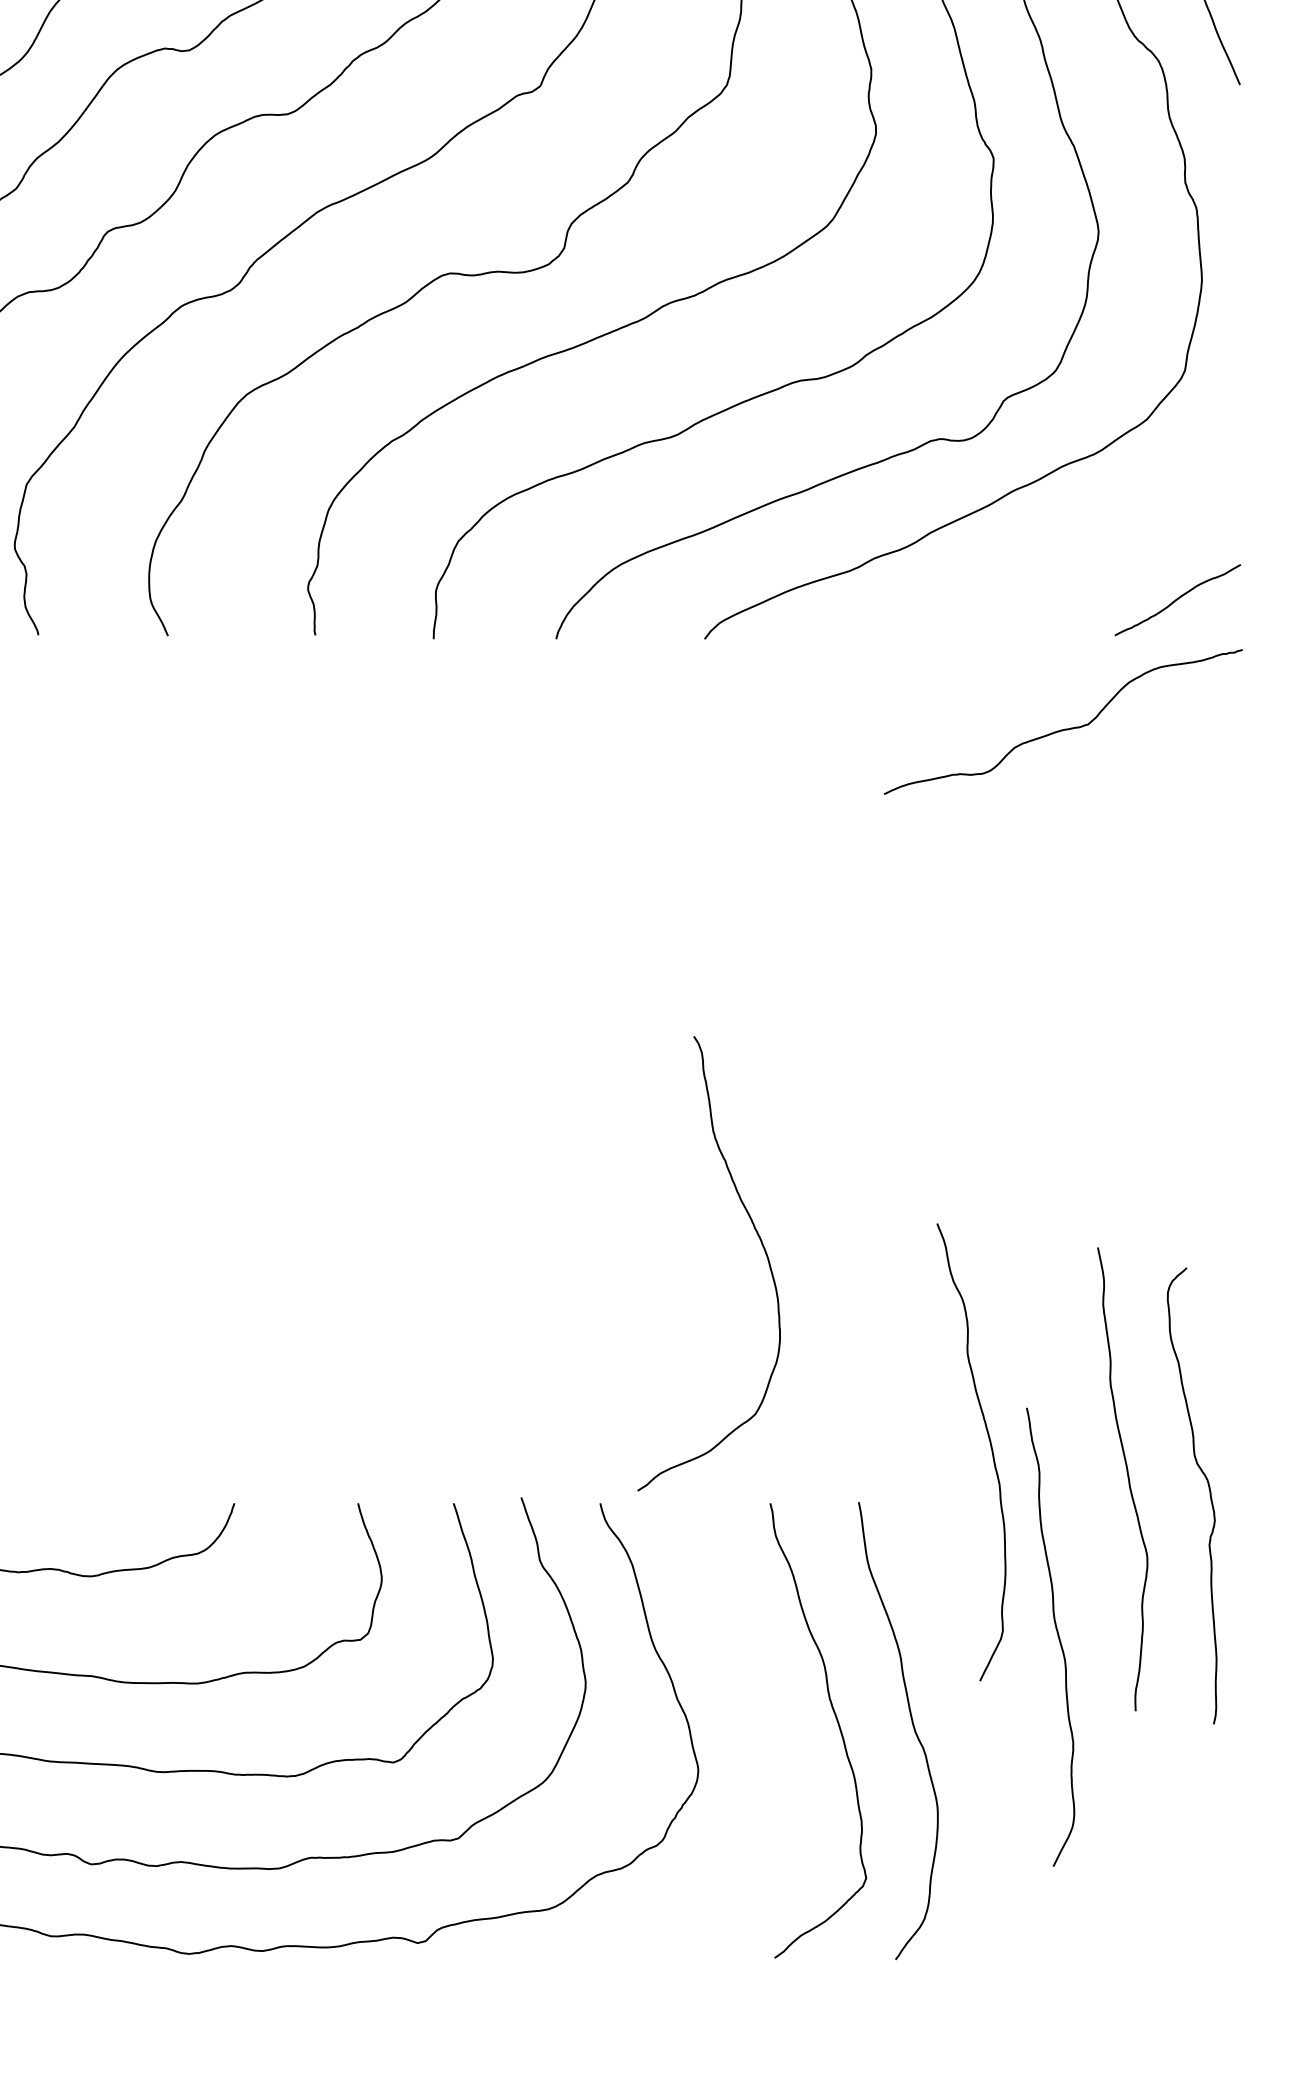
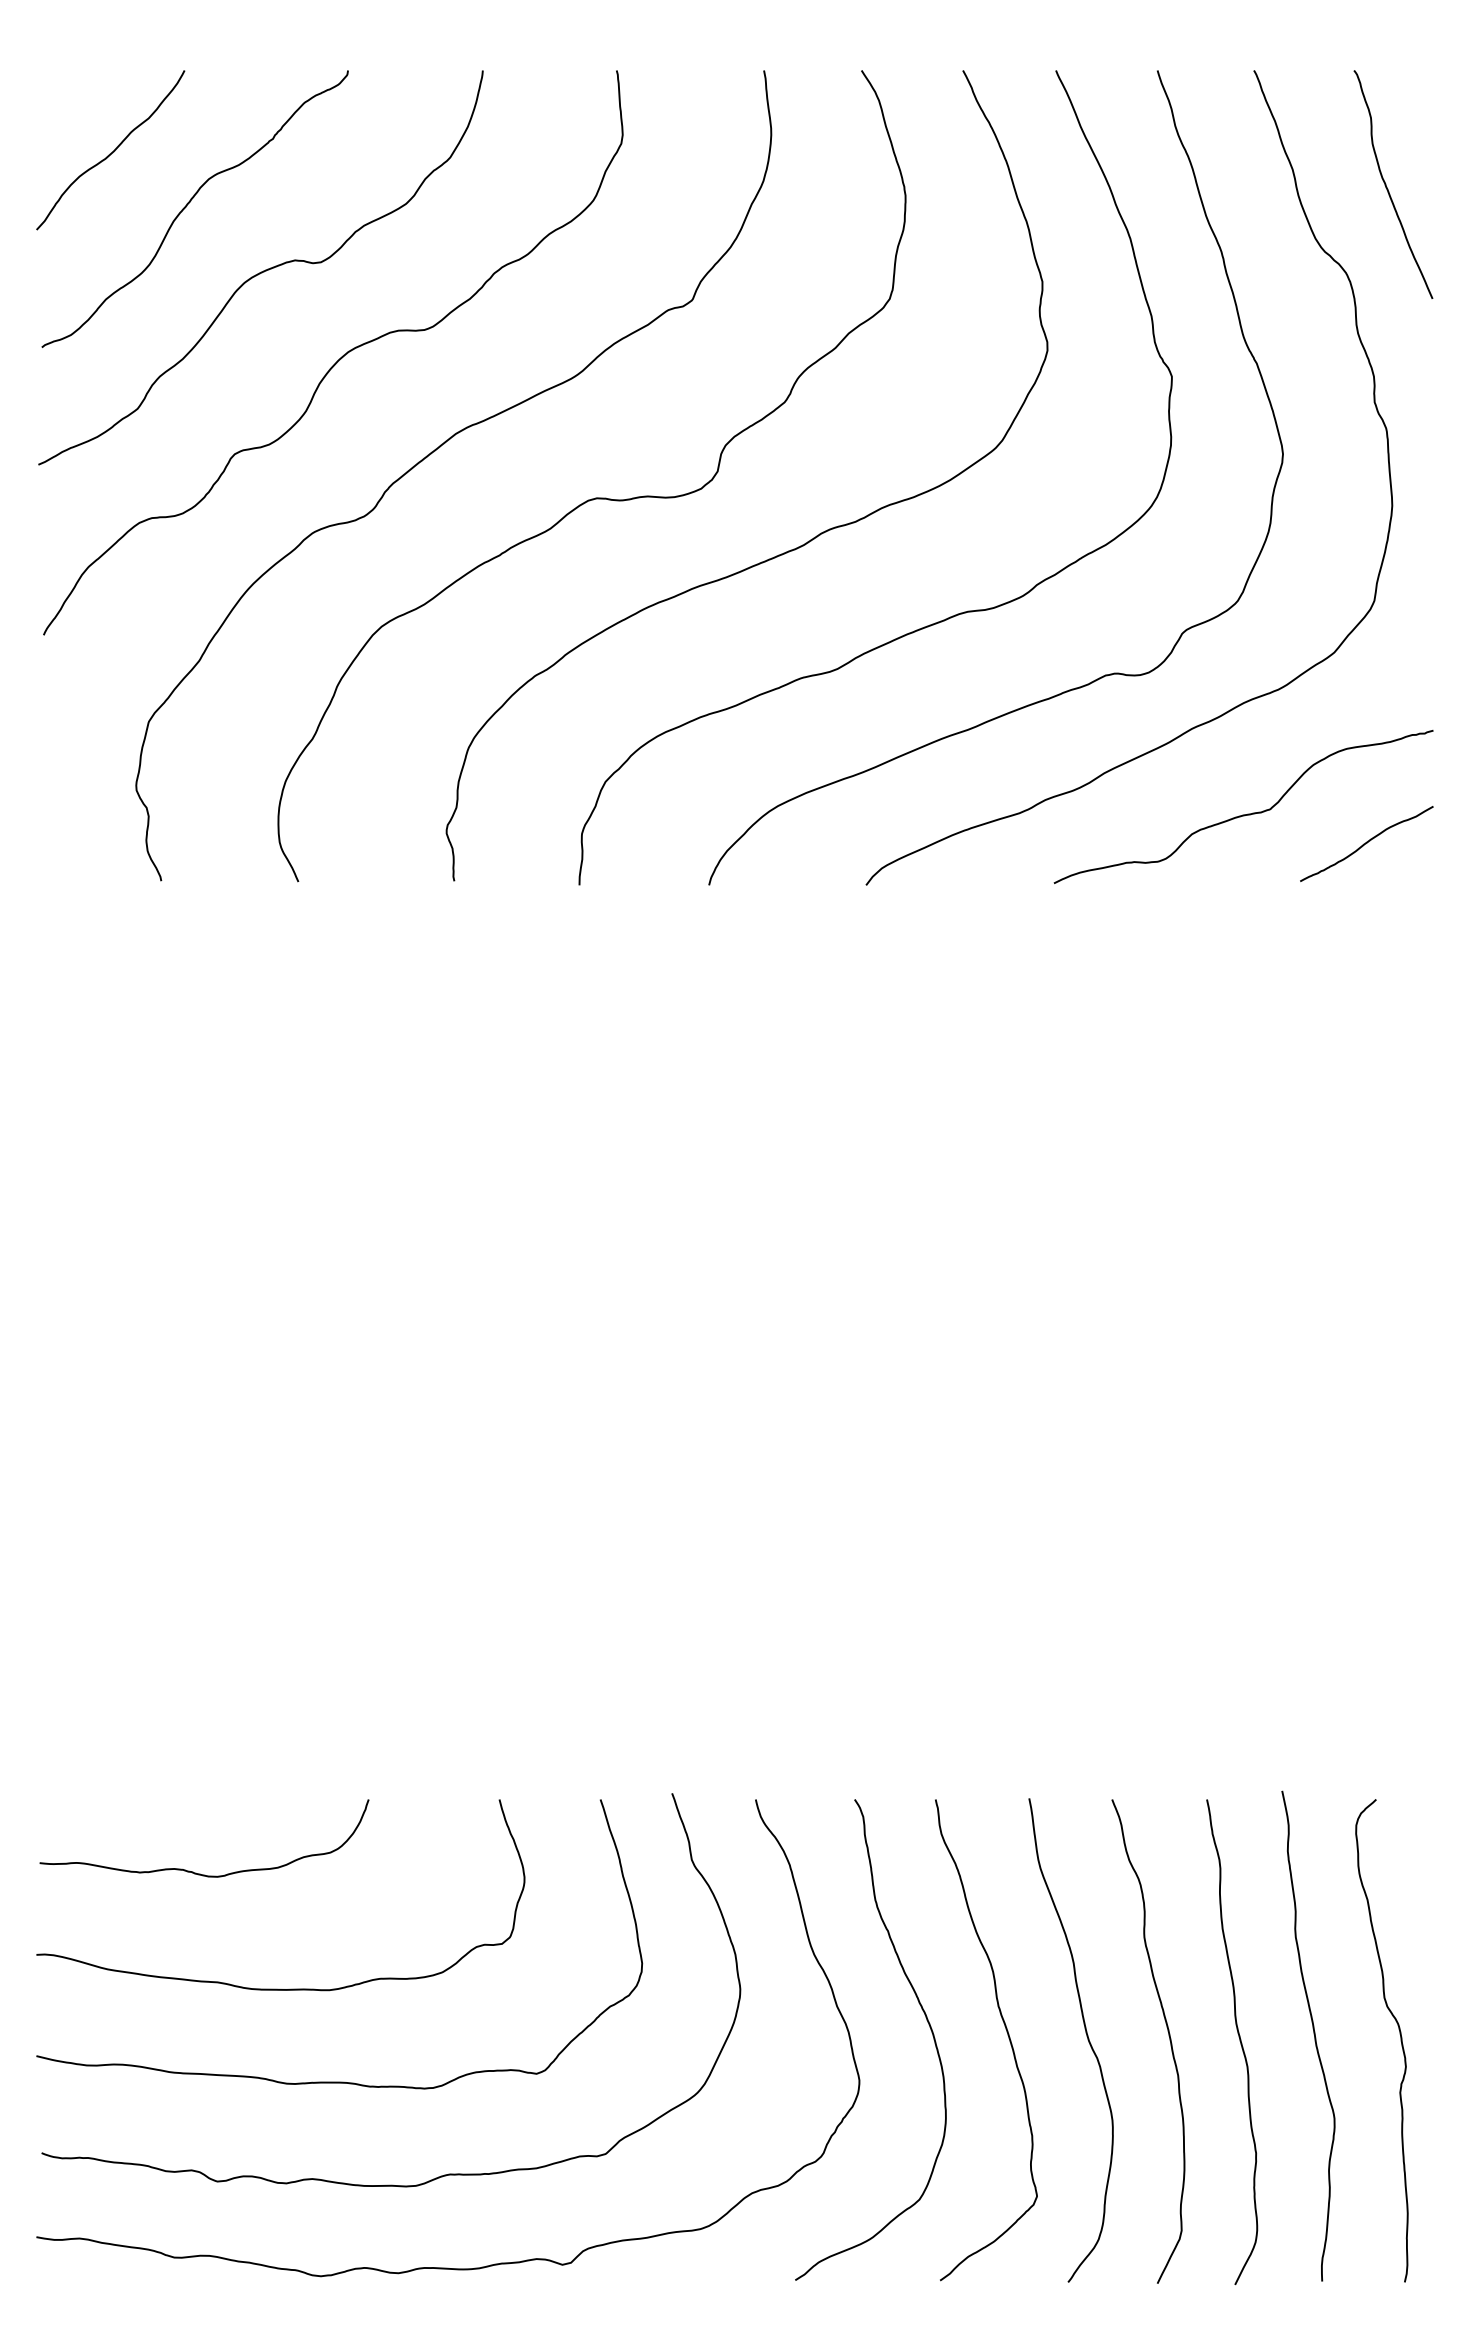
curve: (1063, 729) -> (1243, 814), moved
curve: (761, 1245) -> (926, 2020), moved
curve: (990, 1447) -> (1168, 2036), moved
curve: (1127, 1477) -> (1313, 2034), moved
curve: (1208, 1490) -> (1399, 2034), moved
curve: (1057, 1636) -> (1239, 2041), moved

